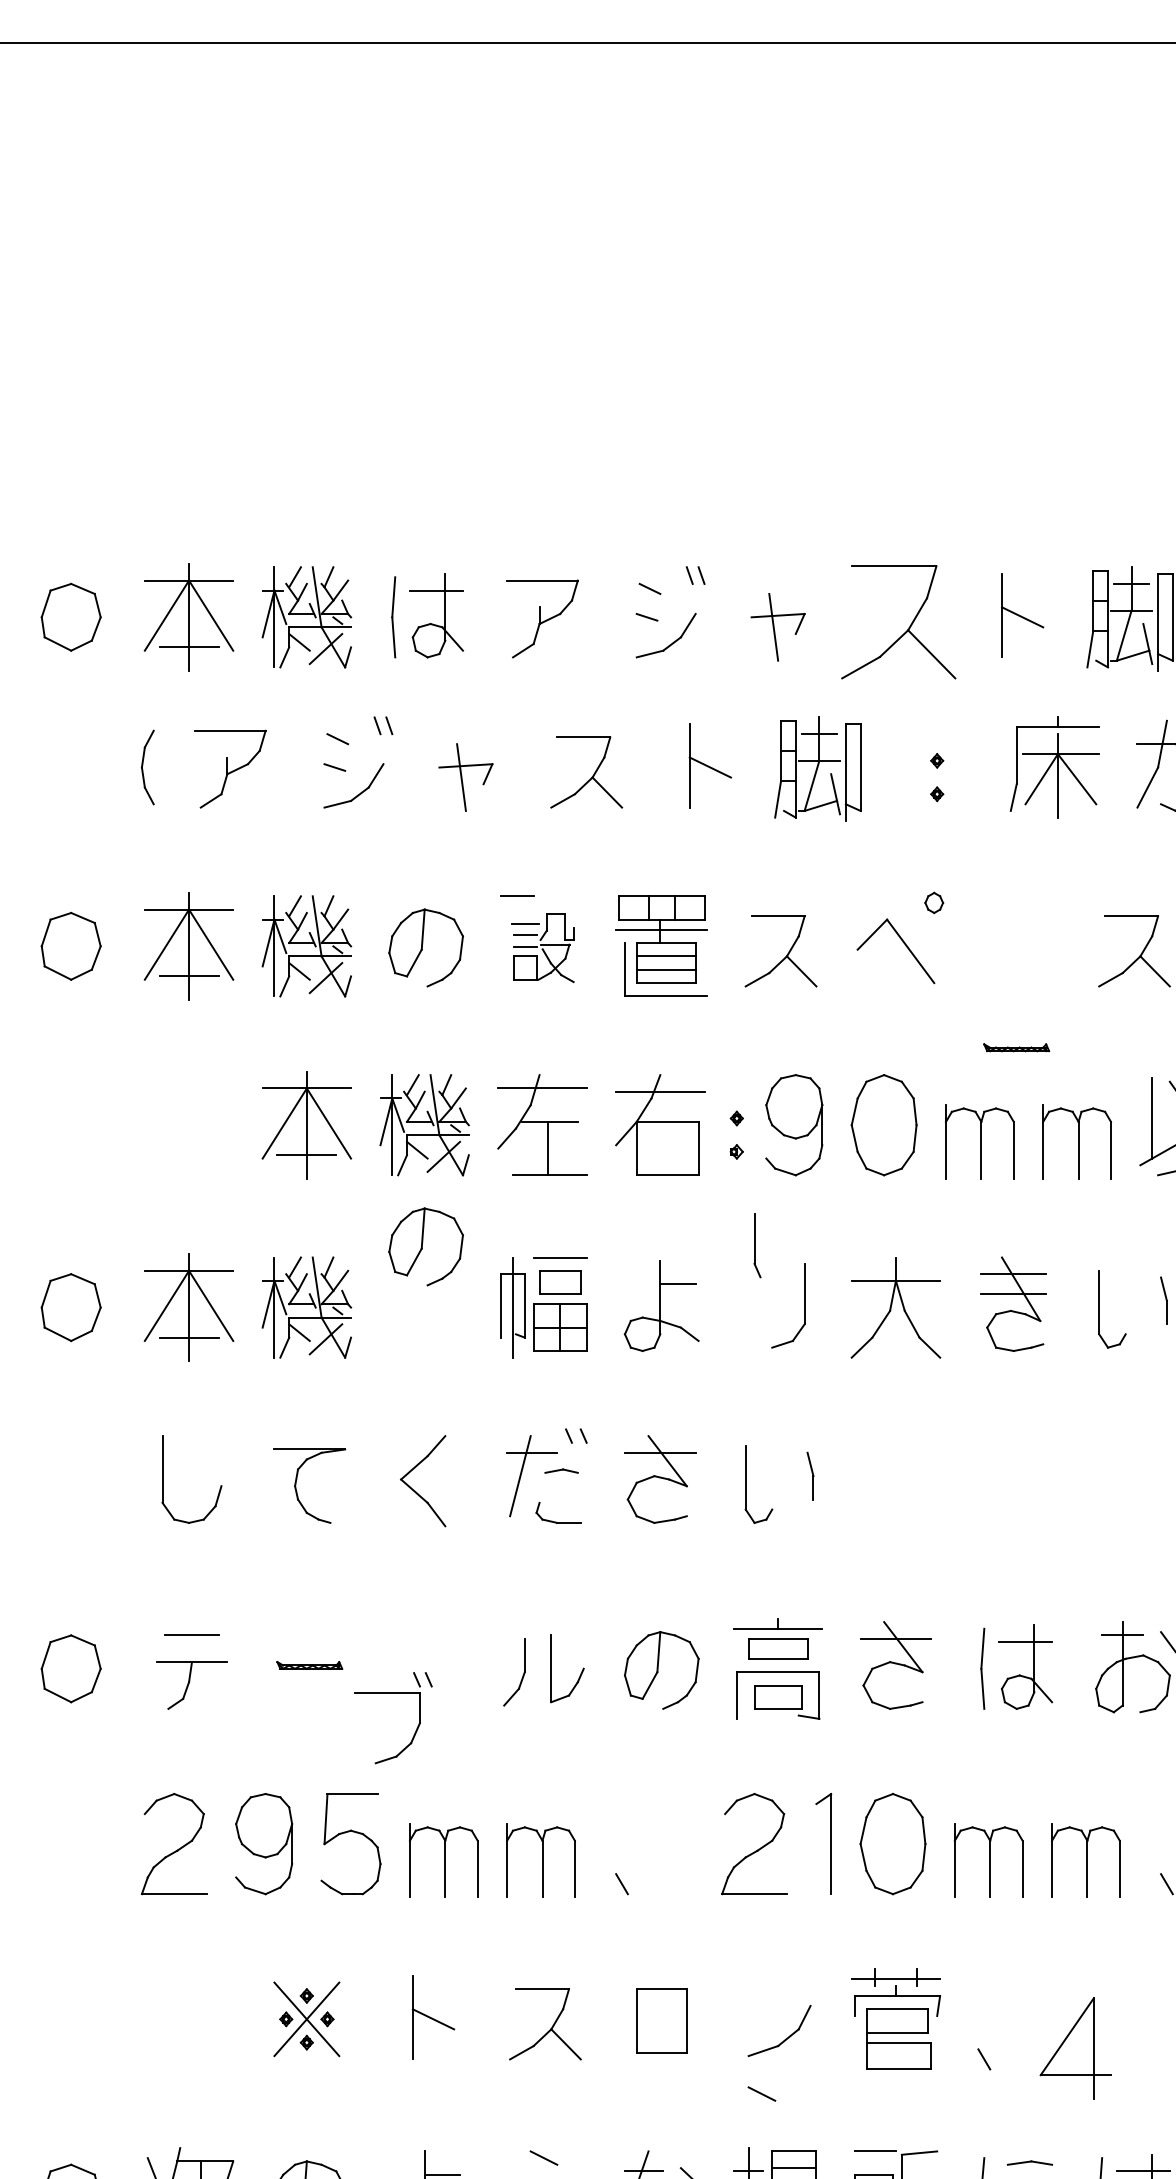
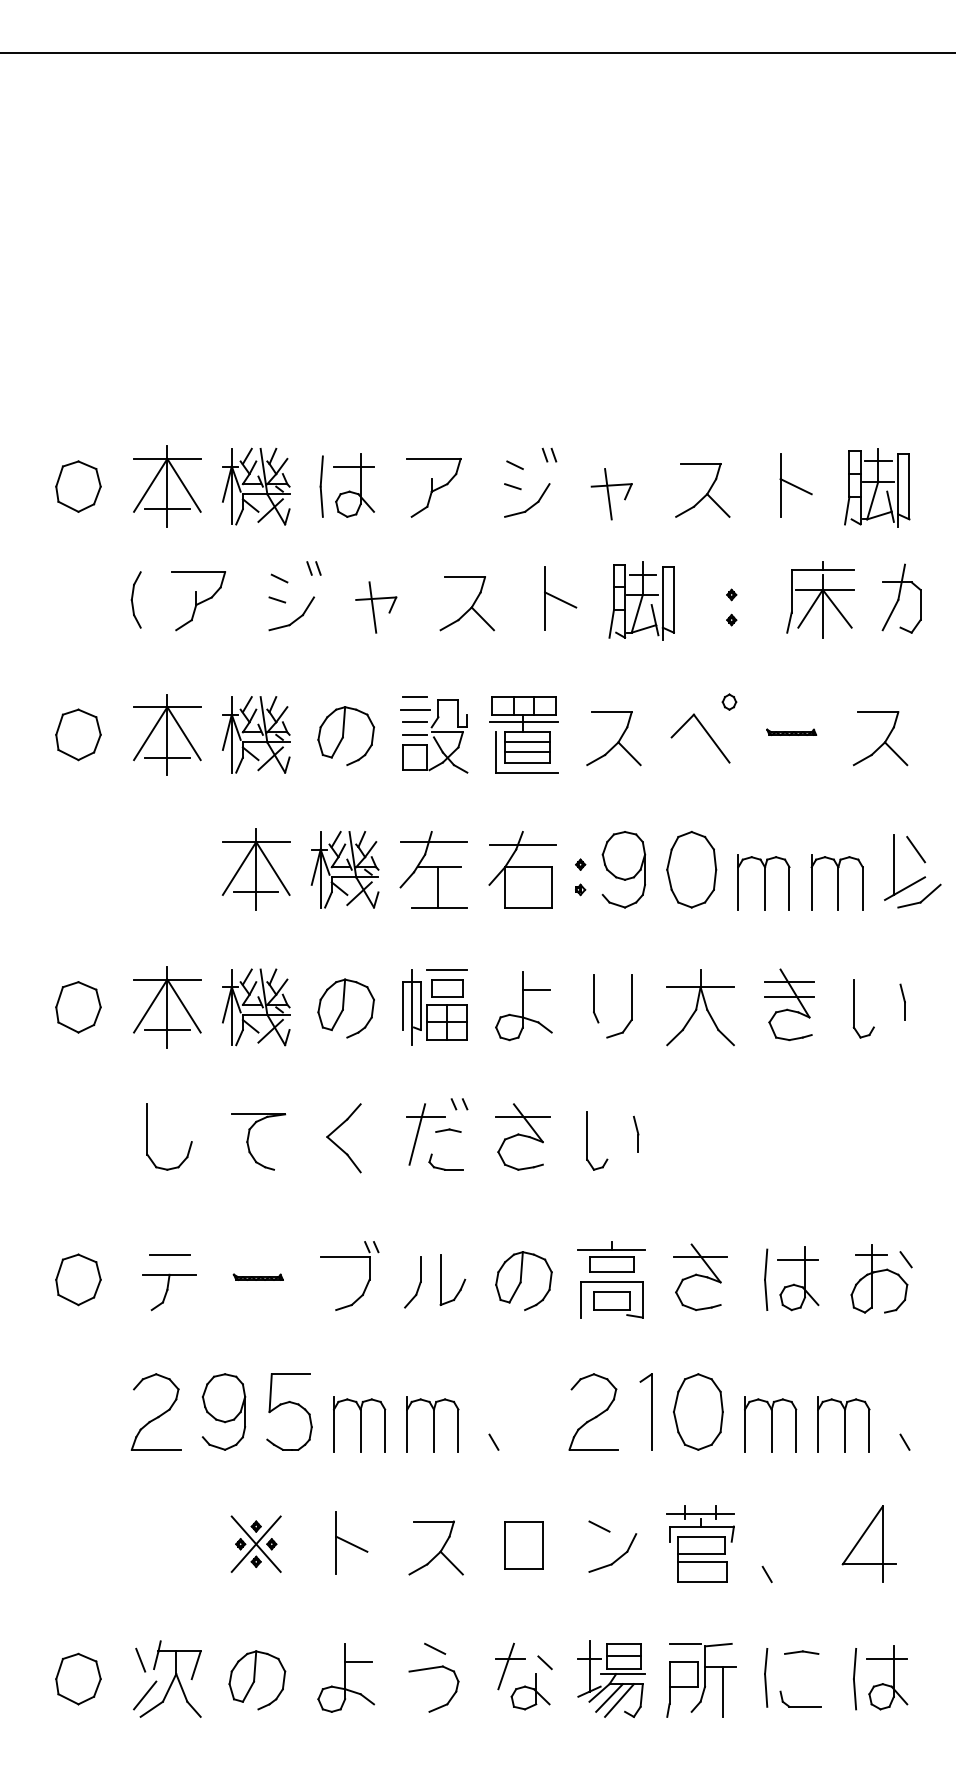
part: (898, 622) -> (702, 490), size x0.62
part: (543, 948) -> (434, 736), size x1.43
part: (1016, 1046) -> (791, 731), moved
part: (757, 1245) -> (596, 998), moved
part: (425, 1246) -> (345, 1008), moved
part: (393, 1693) -> (349, 1257), moved
part: (1074, 2047) -> (868, 1543), moved
line: (761, 2093) -> (599, 1526), moved

